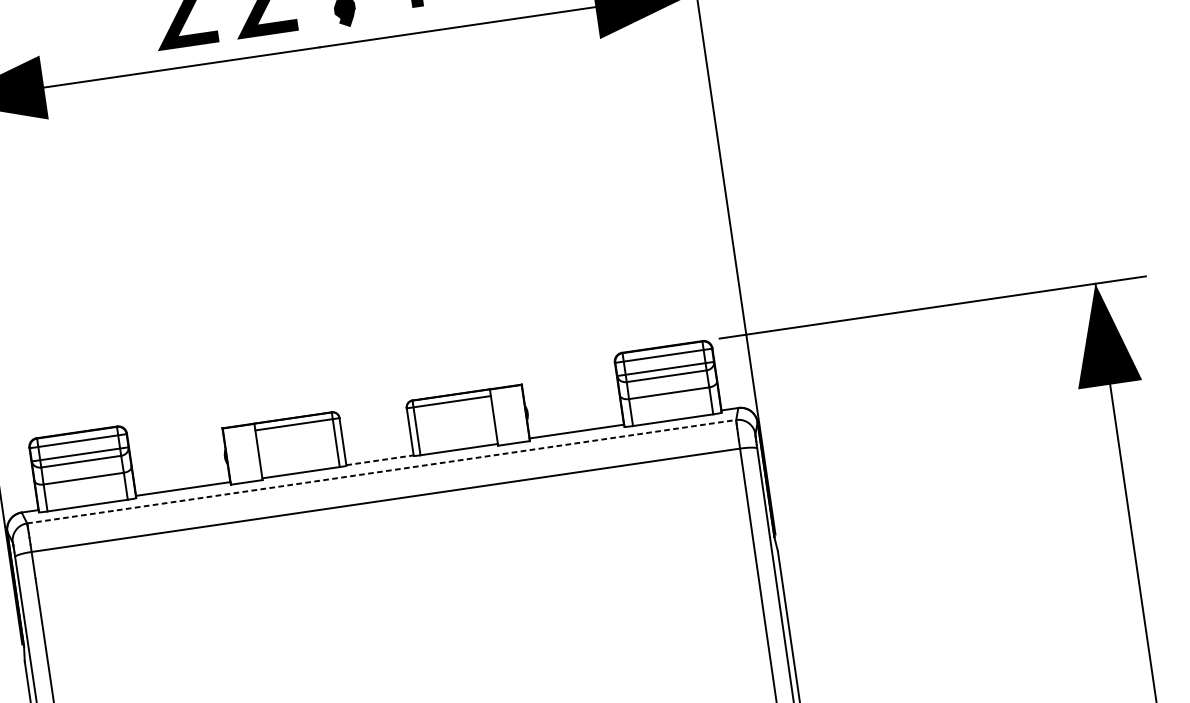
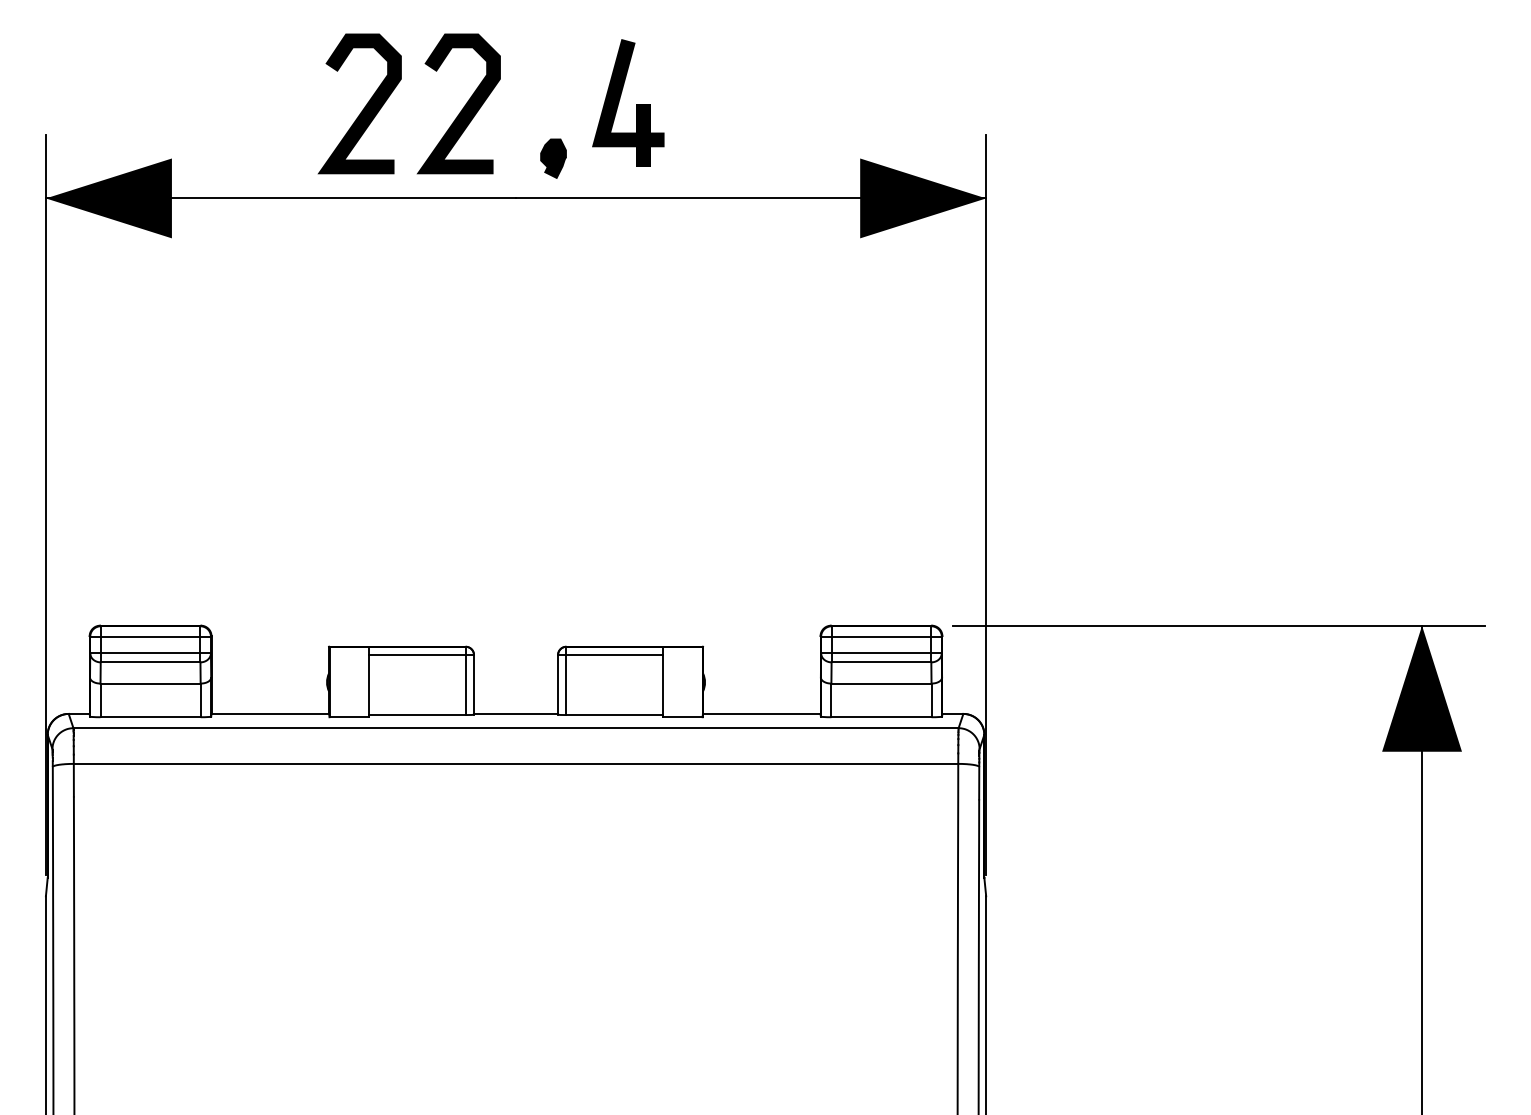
line: (380, 459) -> (516, 713), dashed -> solid
line: (382, 471) -> (516, 728), dashed -> solid

